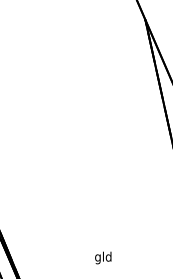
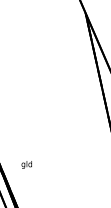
text: (102, 257) -> (26, 164), moved

